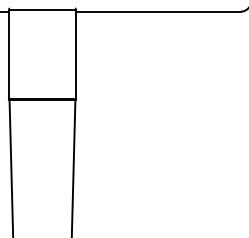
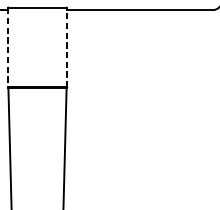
line: (9, 54) -> (8, 47), solid -> dashed
line: (75, 54) -> (66, 47), solid -> dashed

